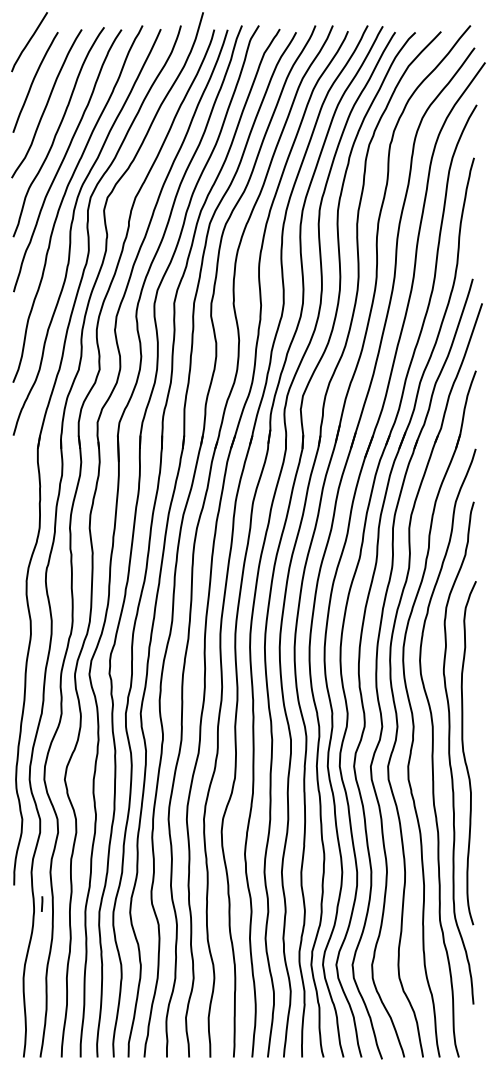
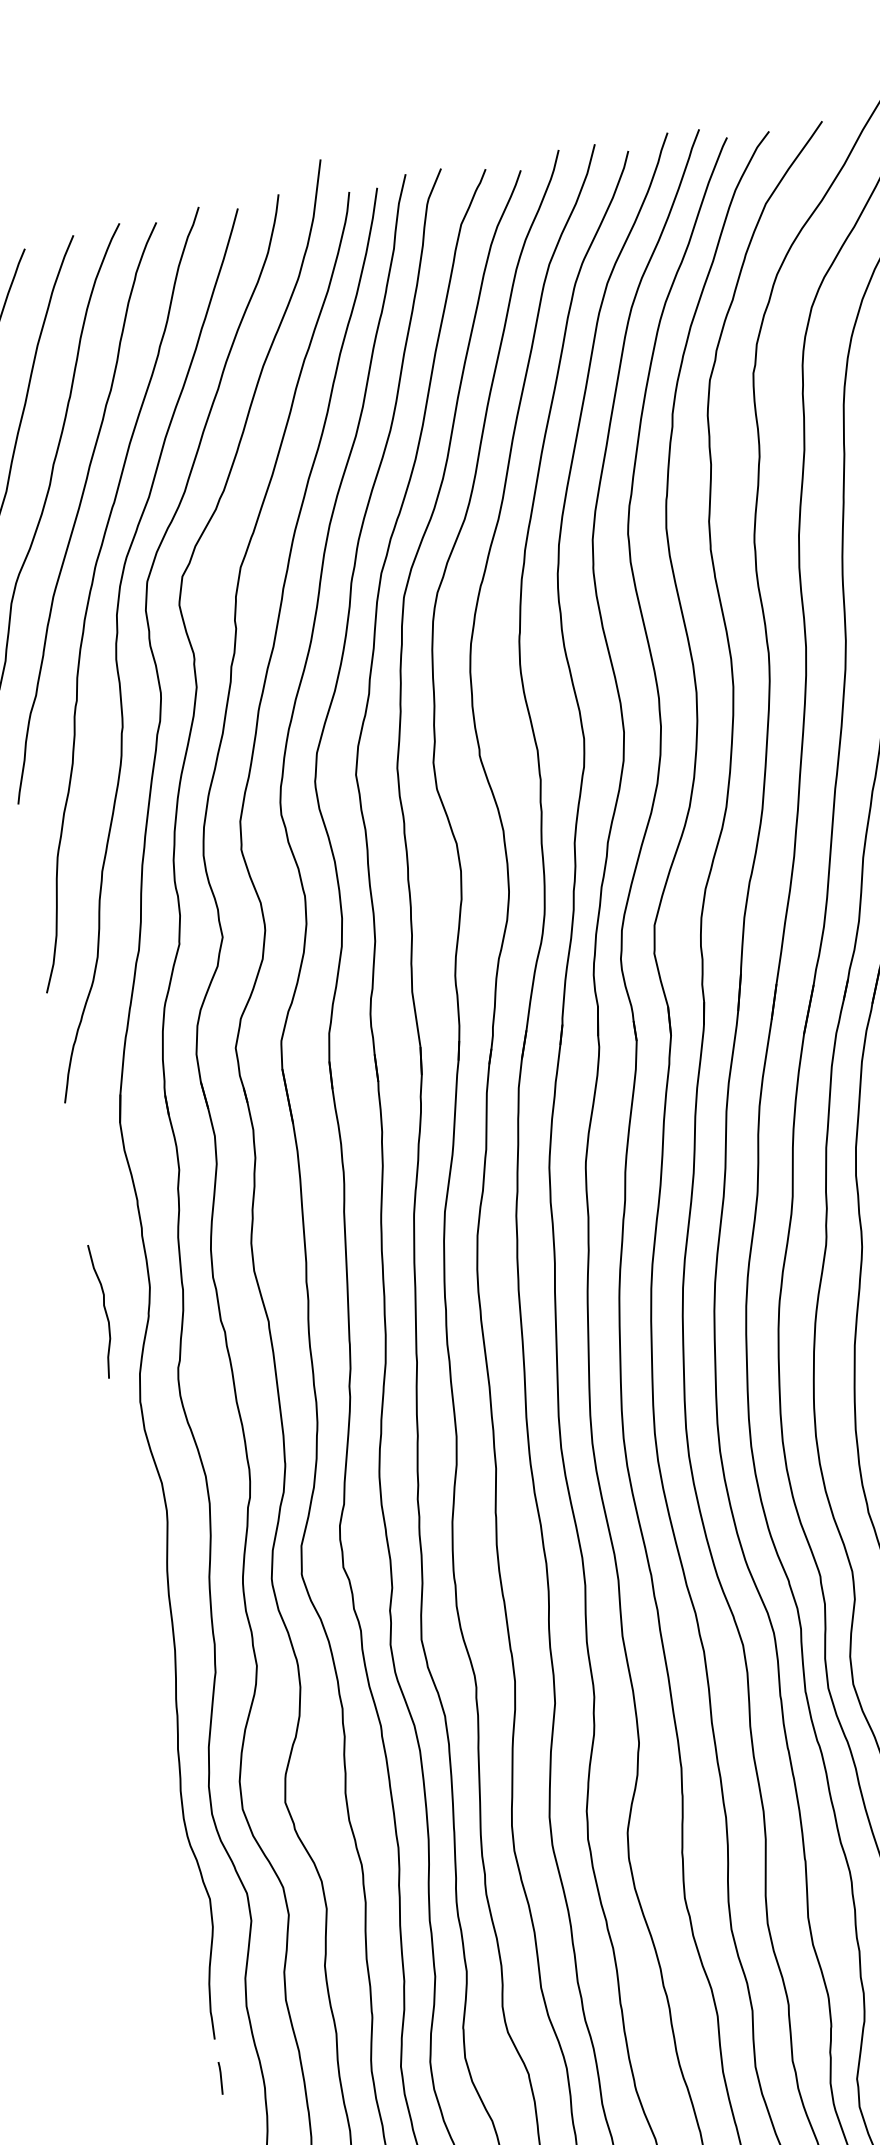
curve: (16, 535) -> (104, 1310), added
line: (42, 903) -> (221, 2076), moved

